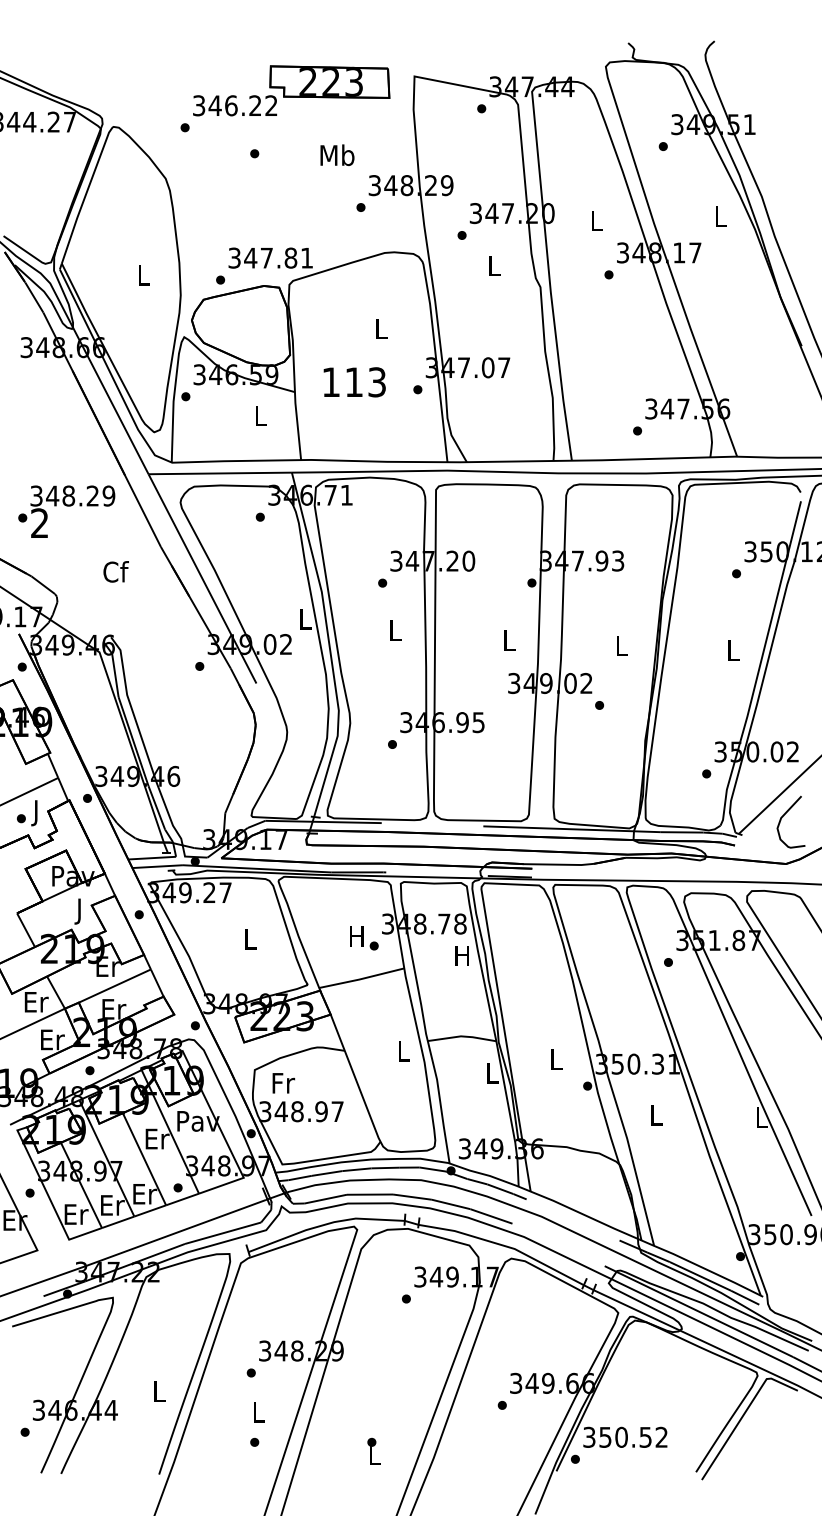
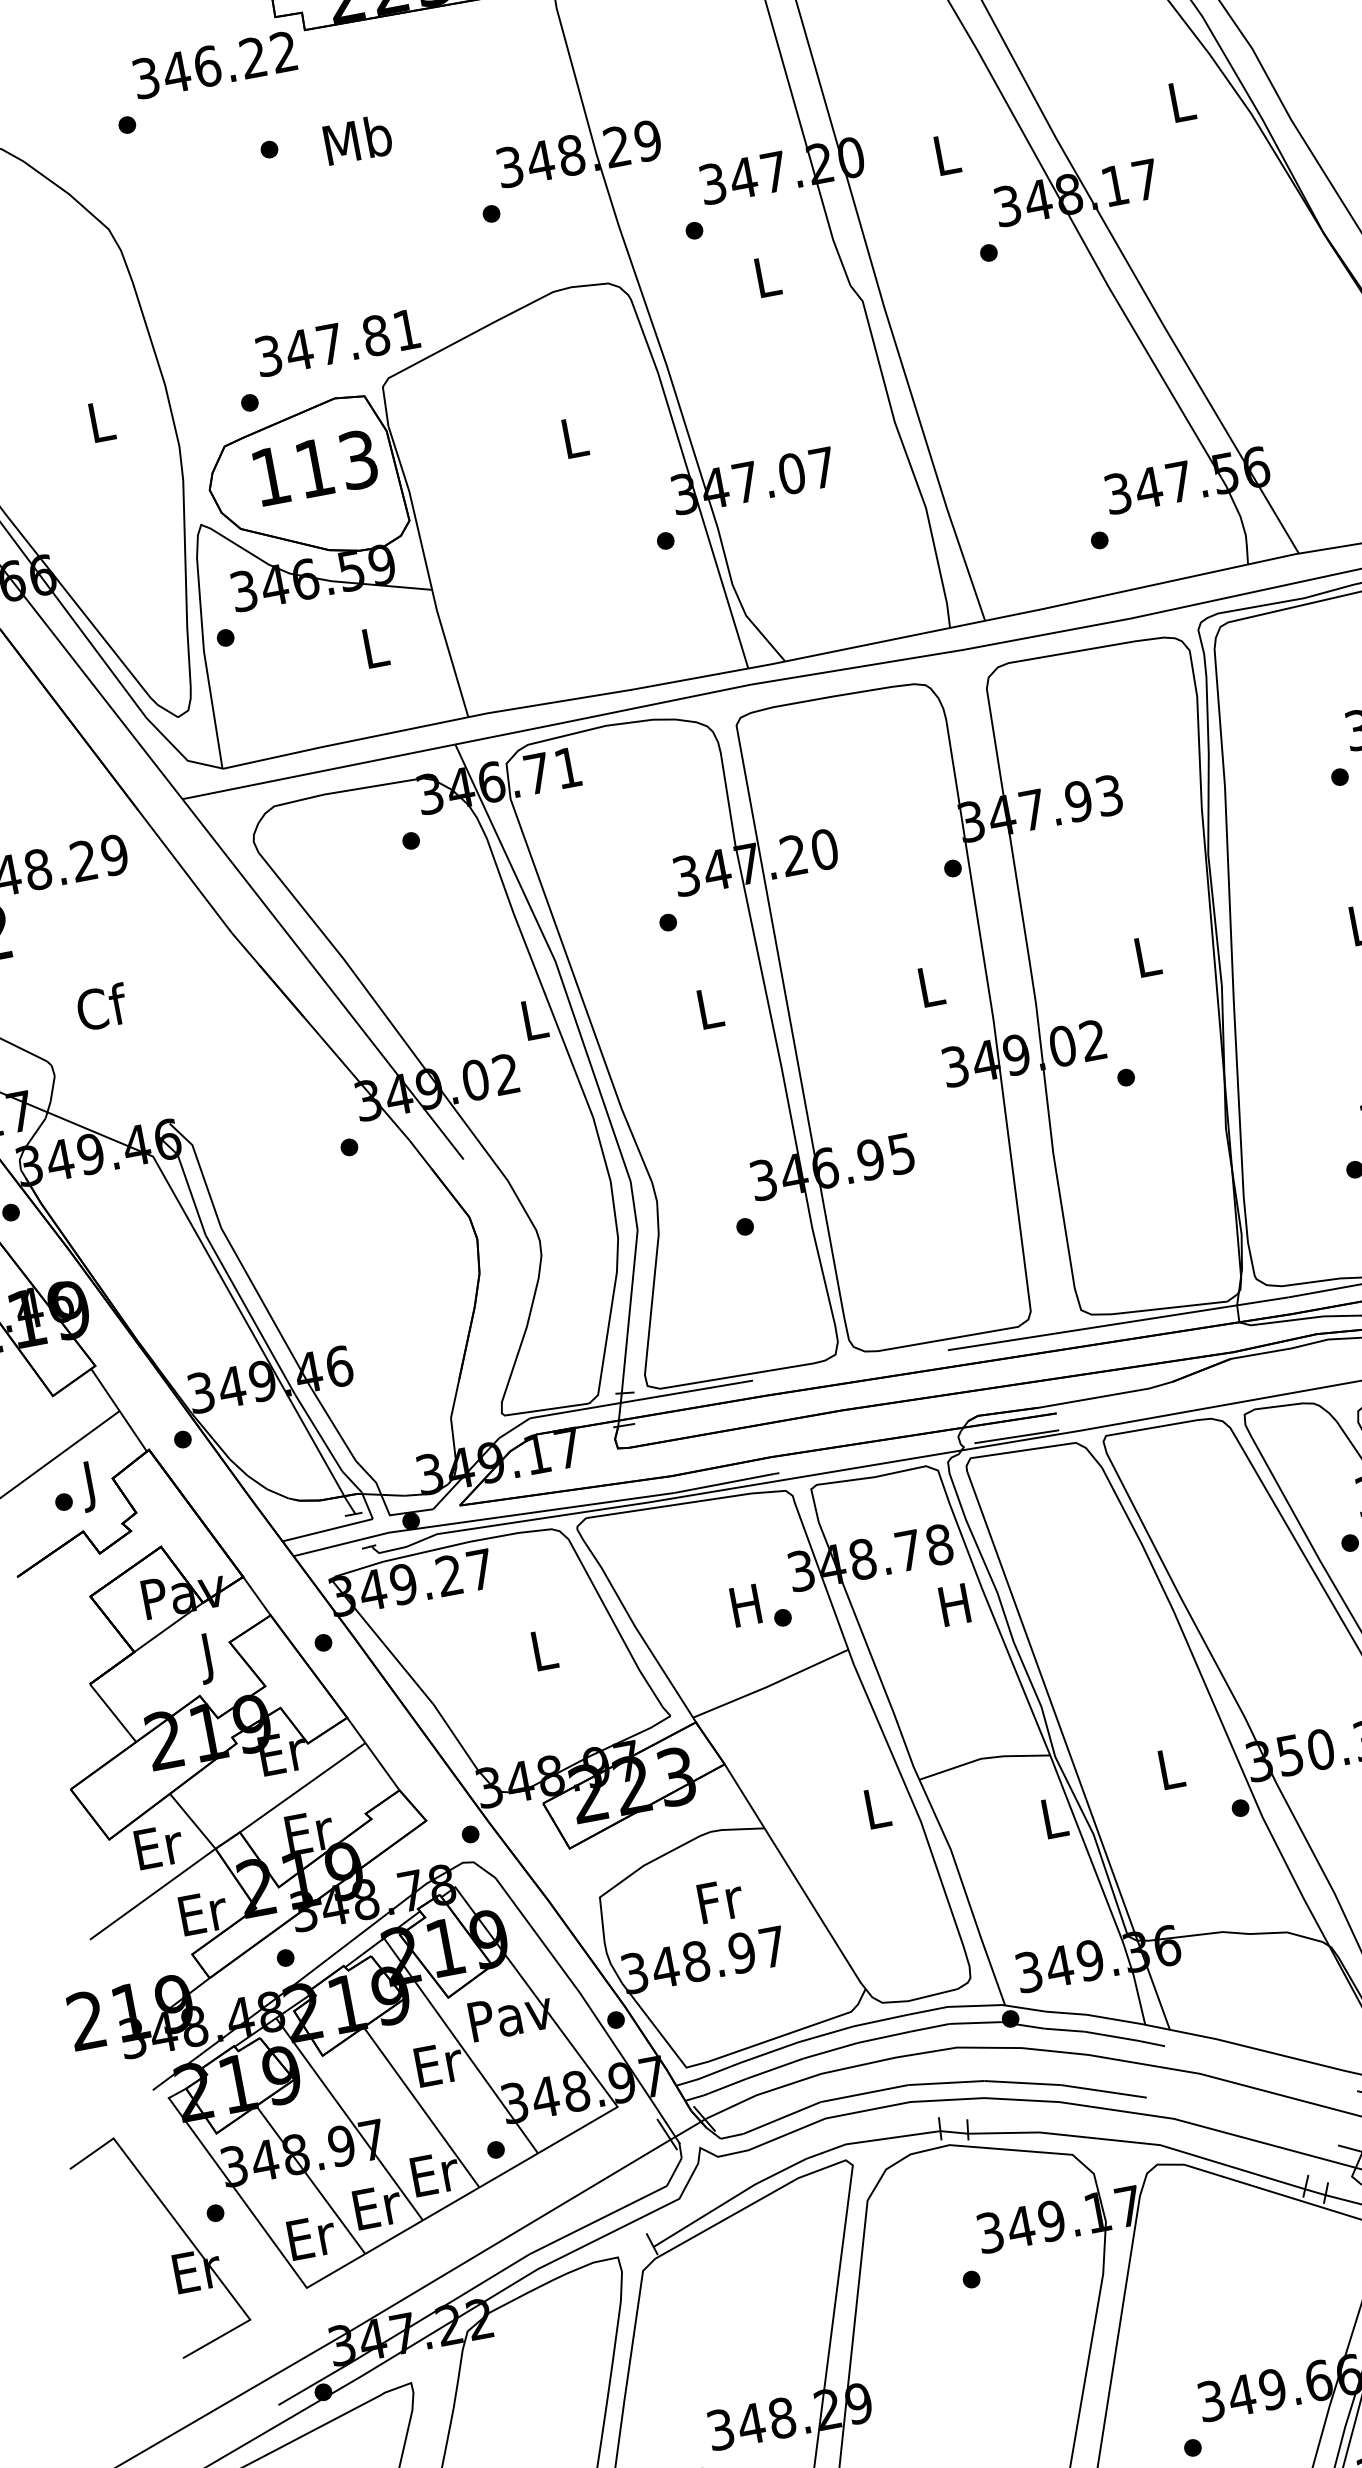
text: (337, 155) -> (358, 140), moved
text: (354, 382) -> (315, 468), moved
text: (115, 571) -> (101, 1006), moved
text: (283, 1083) -> (720, 1901), moved

